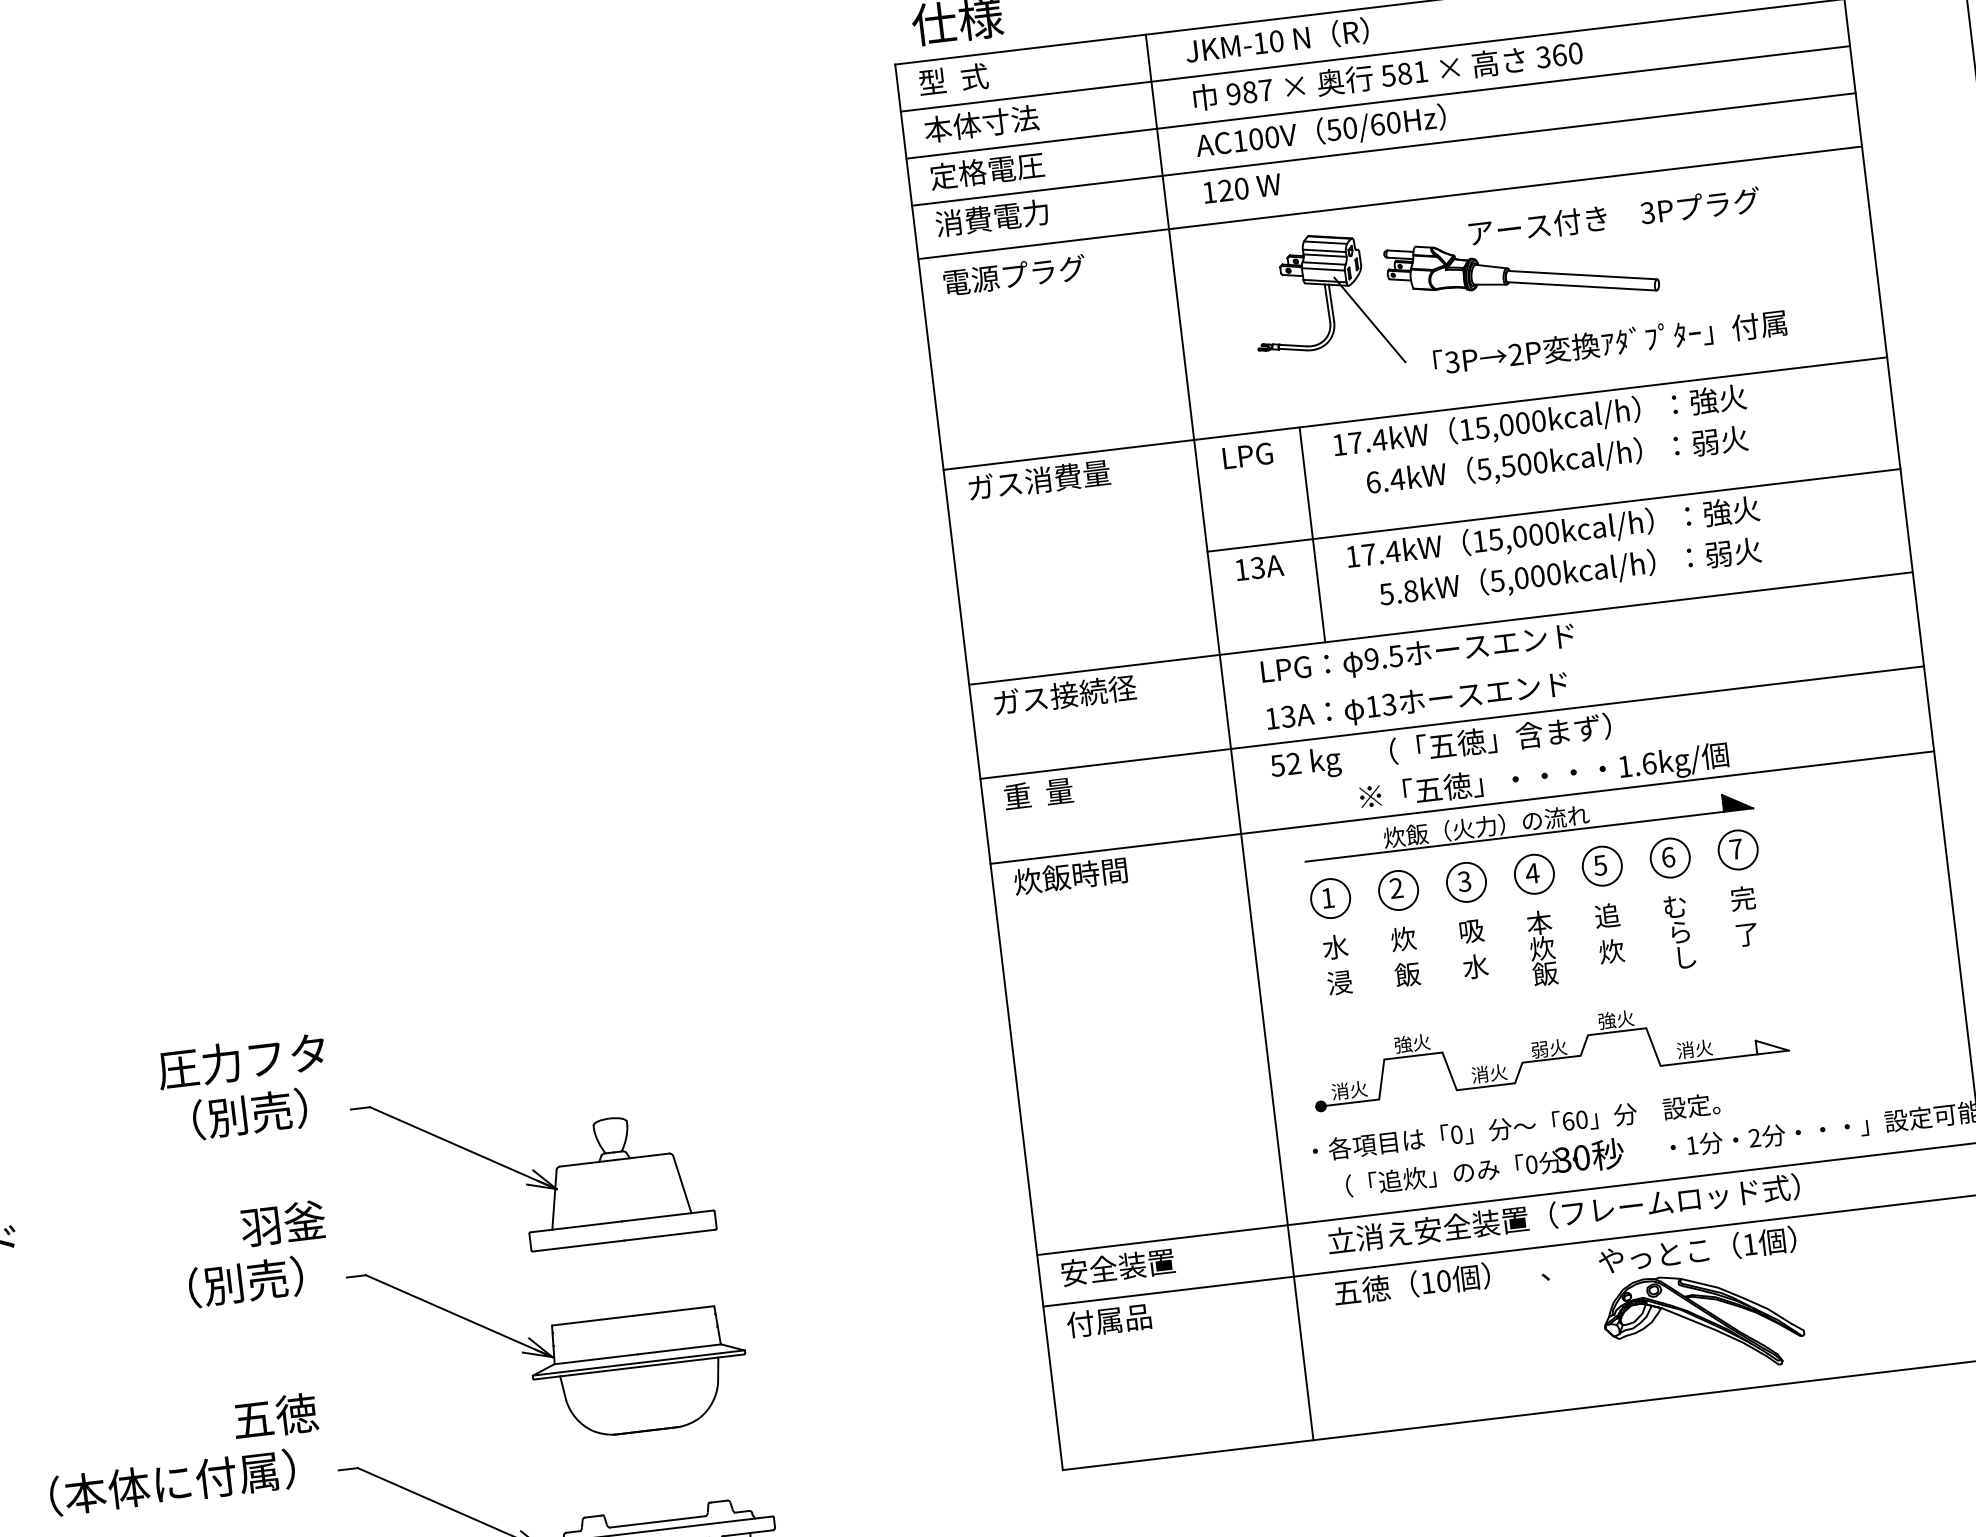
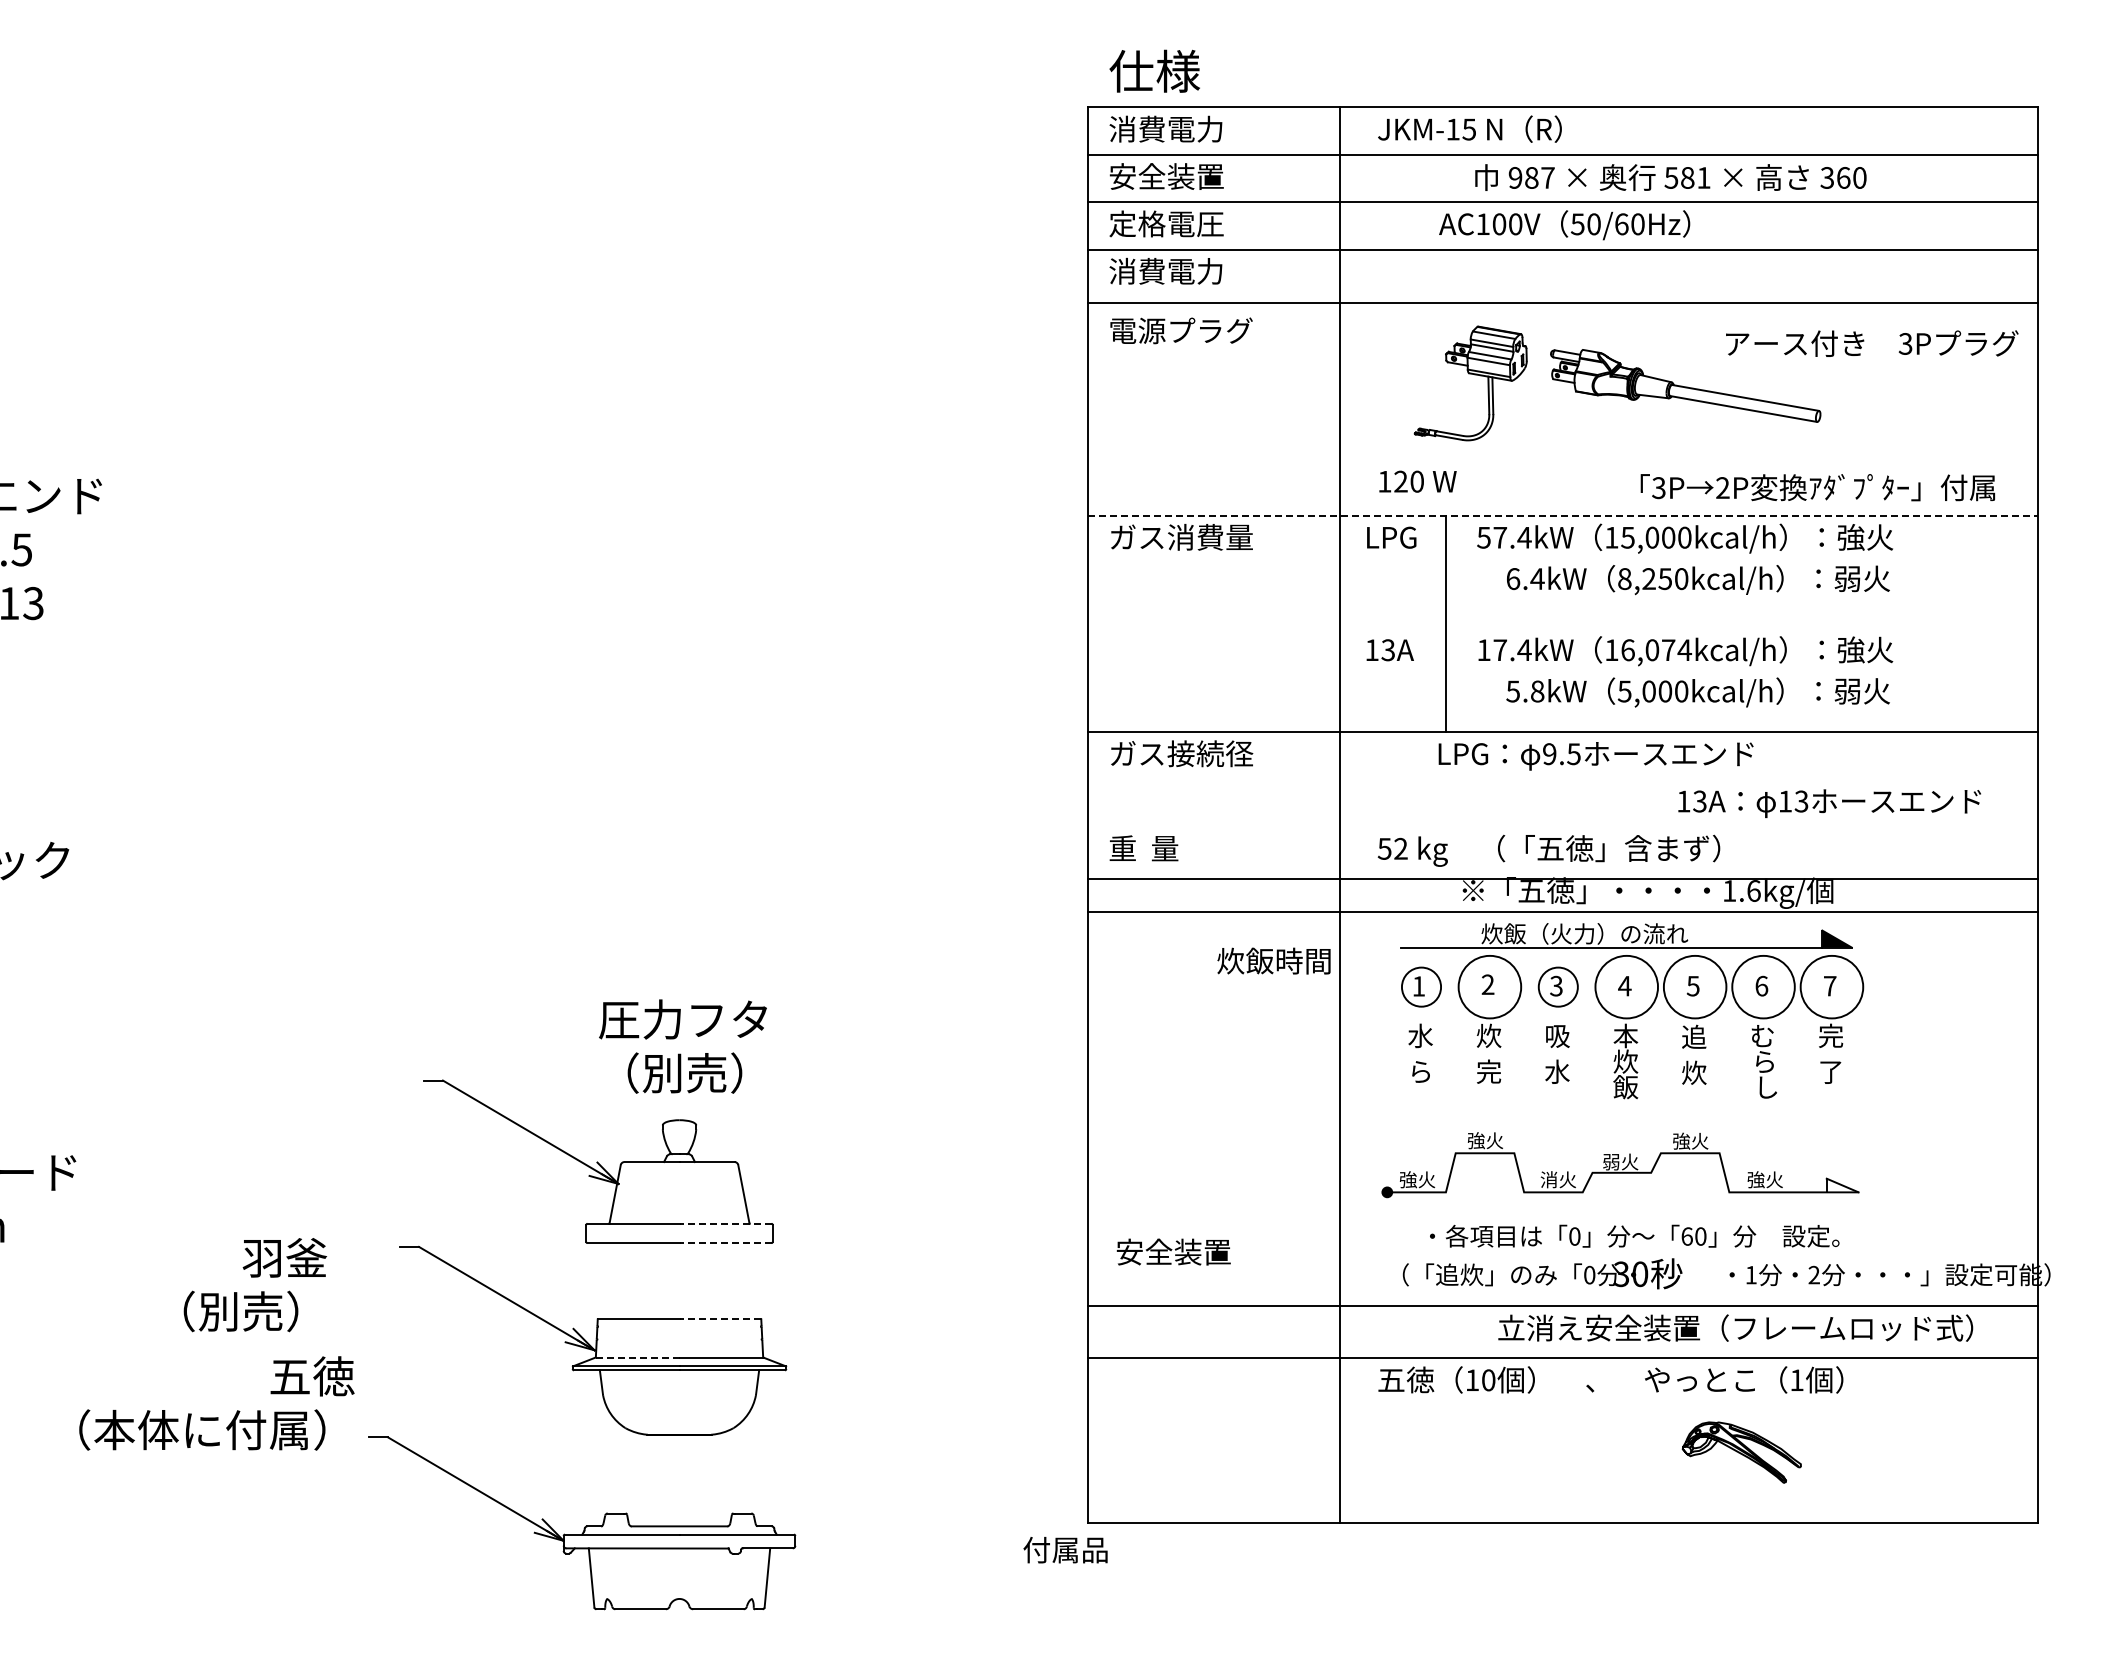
text: (1276, 41) -> (1469, 129), JKM-10 -> JKM-15
text: (1387, 75) -> (1670, 177), moved
text: (974, 76) -> (1165, 128), 型  式 -> 消費電力
text: (981, 123) -> (1166, 176), 本体寸法 -> 安全装置
text: (1320, 132) -> (1564, 225), moved
text: (1241, 188) -> (1417, 481), moved
text: (1614, 216) -> (1872, 343), moved
line: (1369, 320) -> (1528, 417), removed
text: (1609, 342) -> (1817, 487), moved
line: (1415, 413) -> (1563, 515), solid -> dashed
text: (1338, 444) -> (1483, 537), 17.4kW -> 57.4kW
text: (1503, 467) -> (1644, 579), 5,500kcal/h -> 8,250kcal/h
line: (1554, 510) -> (1689, 628), removed
text: (1524, 536) -> (1656, 650), 15,000kcal/h -> 16,074kcal/h
text: (1417, 655) -> (1595, 756), moved
text: (1417, 703) -> (1829, 803), moved
line: (1451, 722) -> (1562, 878), moved
circle: (1737, 849) -> (1831, 986), size x1.6
circle: (1670, 857) -> (1763, 986), size x1.6
circle: (1601, 865) -> (1694, 986), size x1.6
circle: (1534, 873) -> (1626, 986), size x1.6
text: (1070, 875) -> (1273, 960), moved
circle: (1398, 889) -> (1489, 986), size x1.6
text: (1407, 974) -> (1488, 1071), 飯 -> 完
text: (1339, 982) -> (1420, 1071), 浸 -> ら
text: (1685, 1050) -> (1755, 1179), 消火 -> 強火
text: (244, 1087) -> (682, 1046), moved
text: (1339, 1091) -> (1407, 1179), 消火 -> 強火
text: (1515, 1126) -> (1634, 1235), moved
text: (1563, 1213) -> (1735, 1327), moved
line: (667, 1215) -> (725, 1223), solid -> dashed
line: (669, 1235) -> (725, 1243), solid -> dashed
text: (257, 1254) -> (255, 1285), moved
text: (1117, 1266) -> (1173, 1251), moved
line: (673, 1310) -> (720, 1318), solid -> dashed
text: (1109, 1321) -> (1065, 1550), moved
part: (1703, 1322) -> (1741, 1452), size x0.6
line: (596, 1359) -> (637, 1357), solid -> dashed

